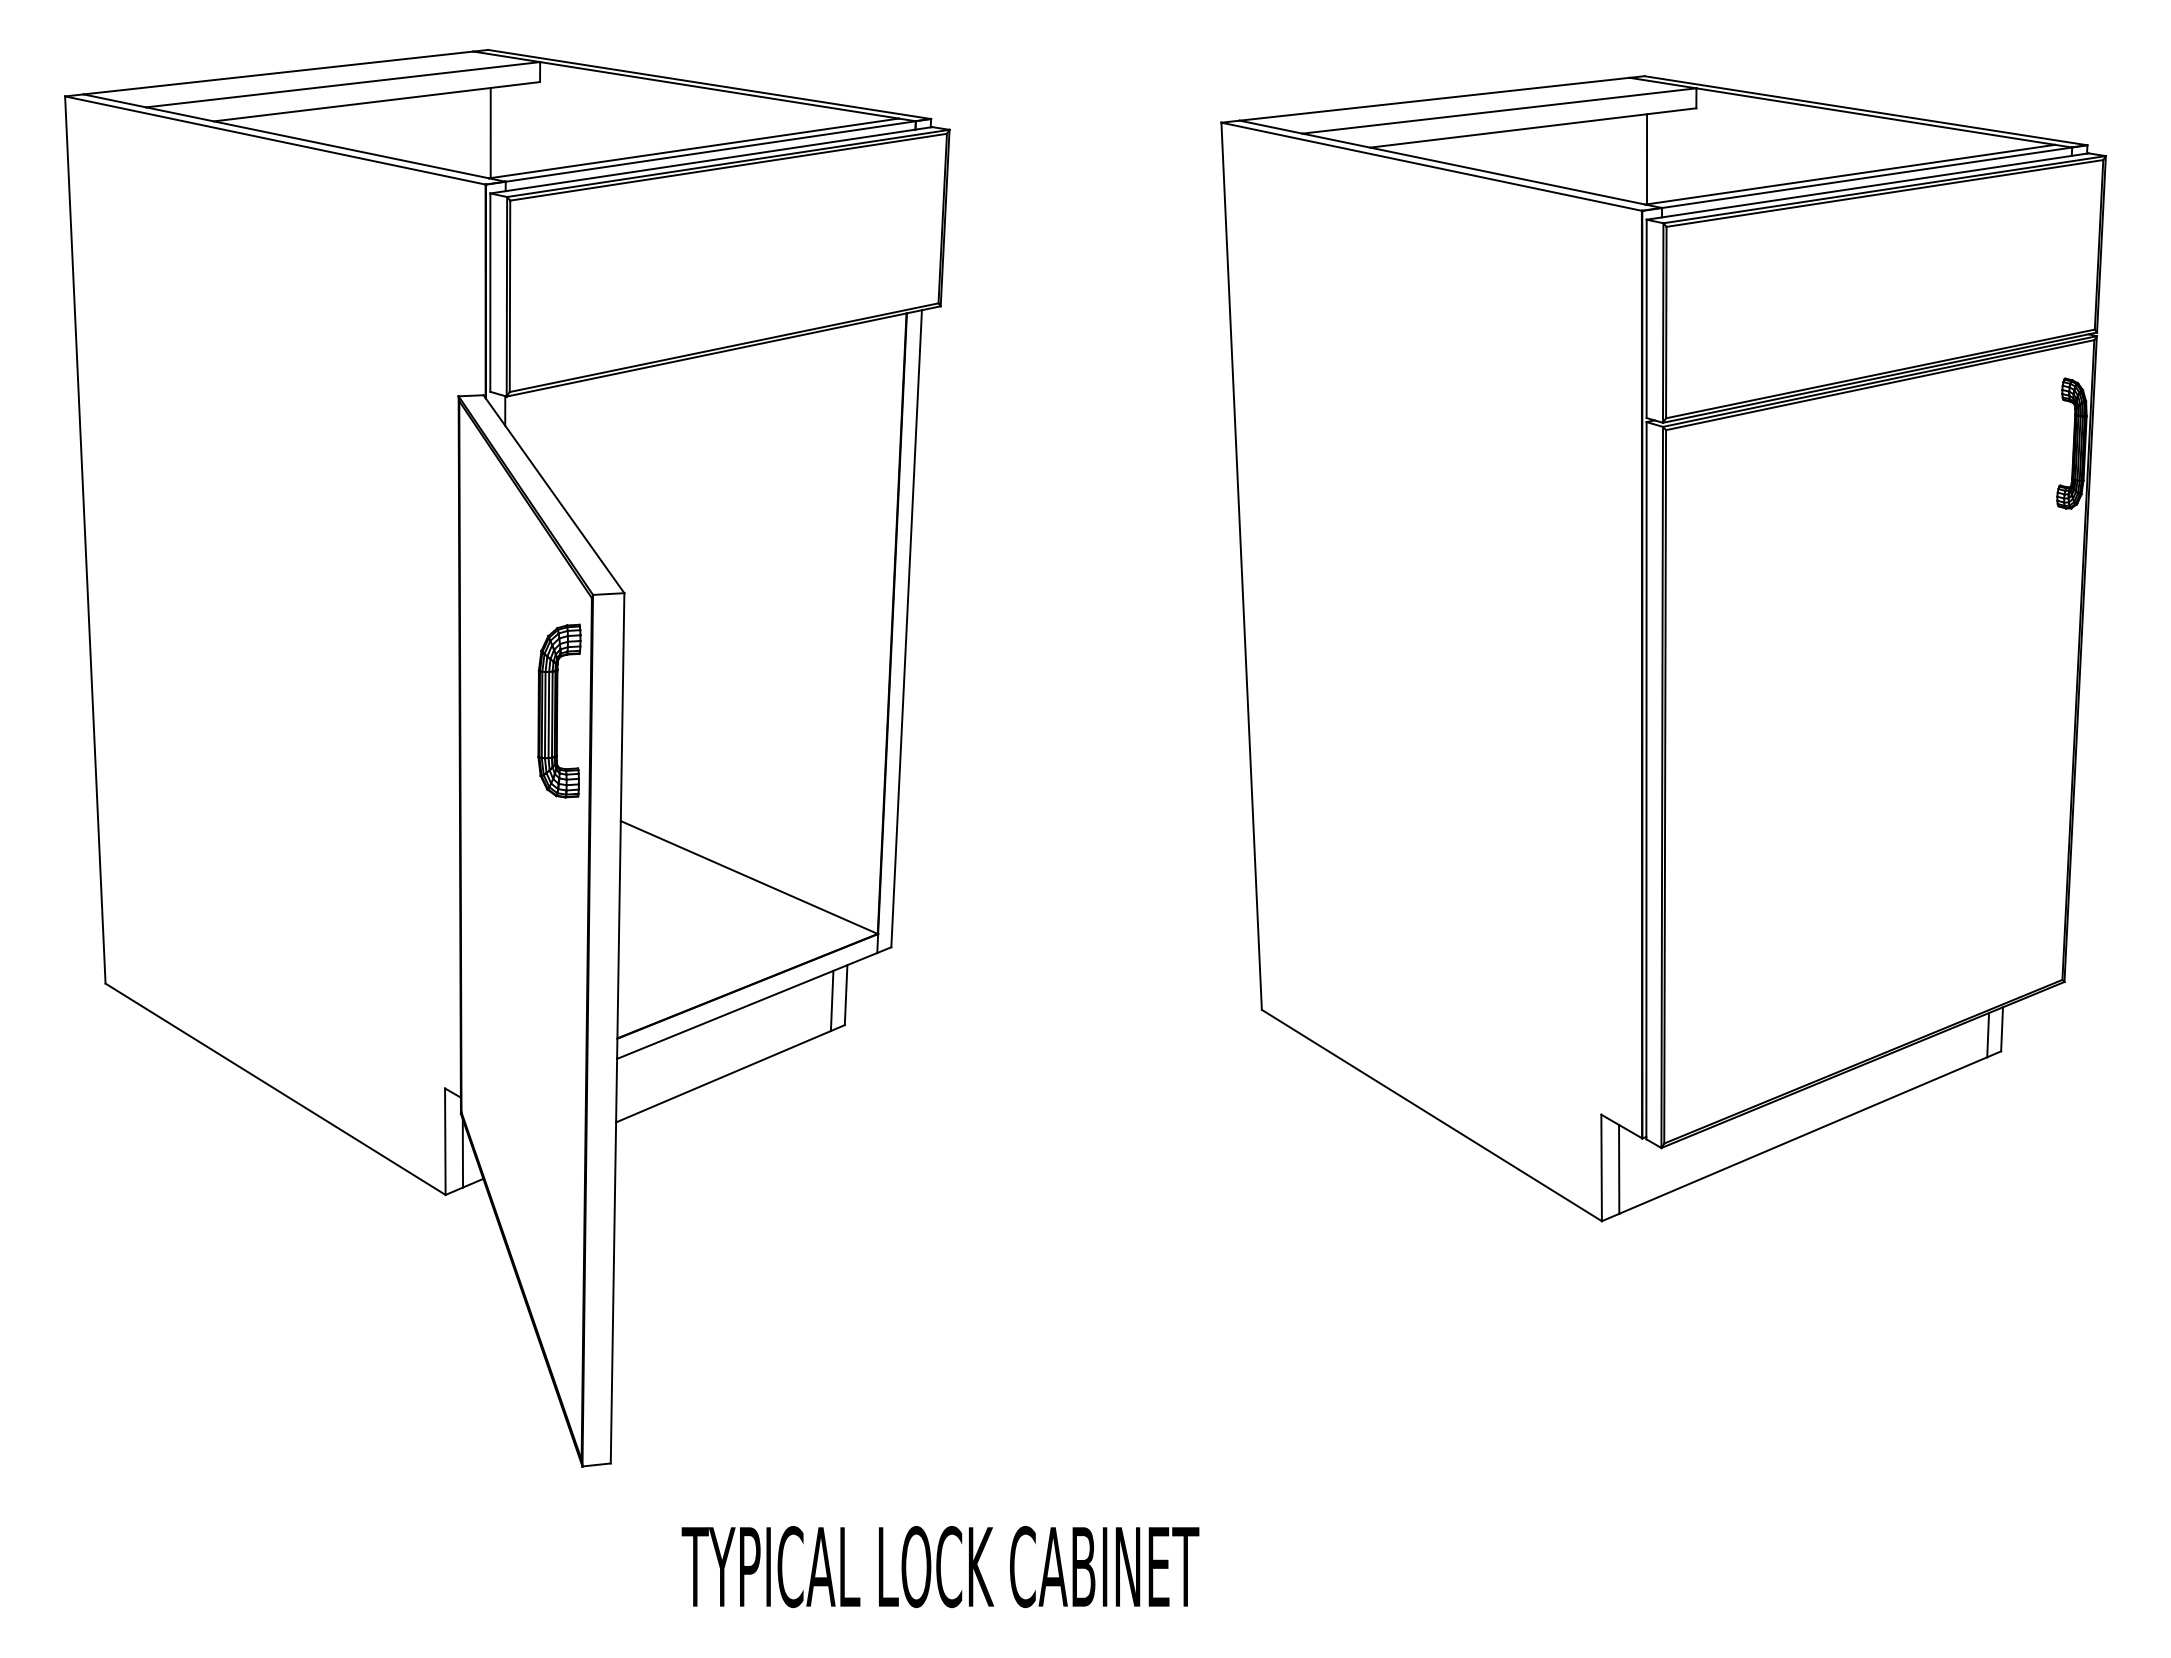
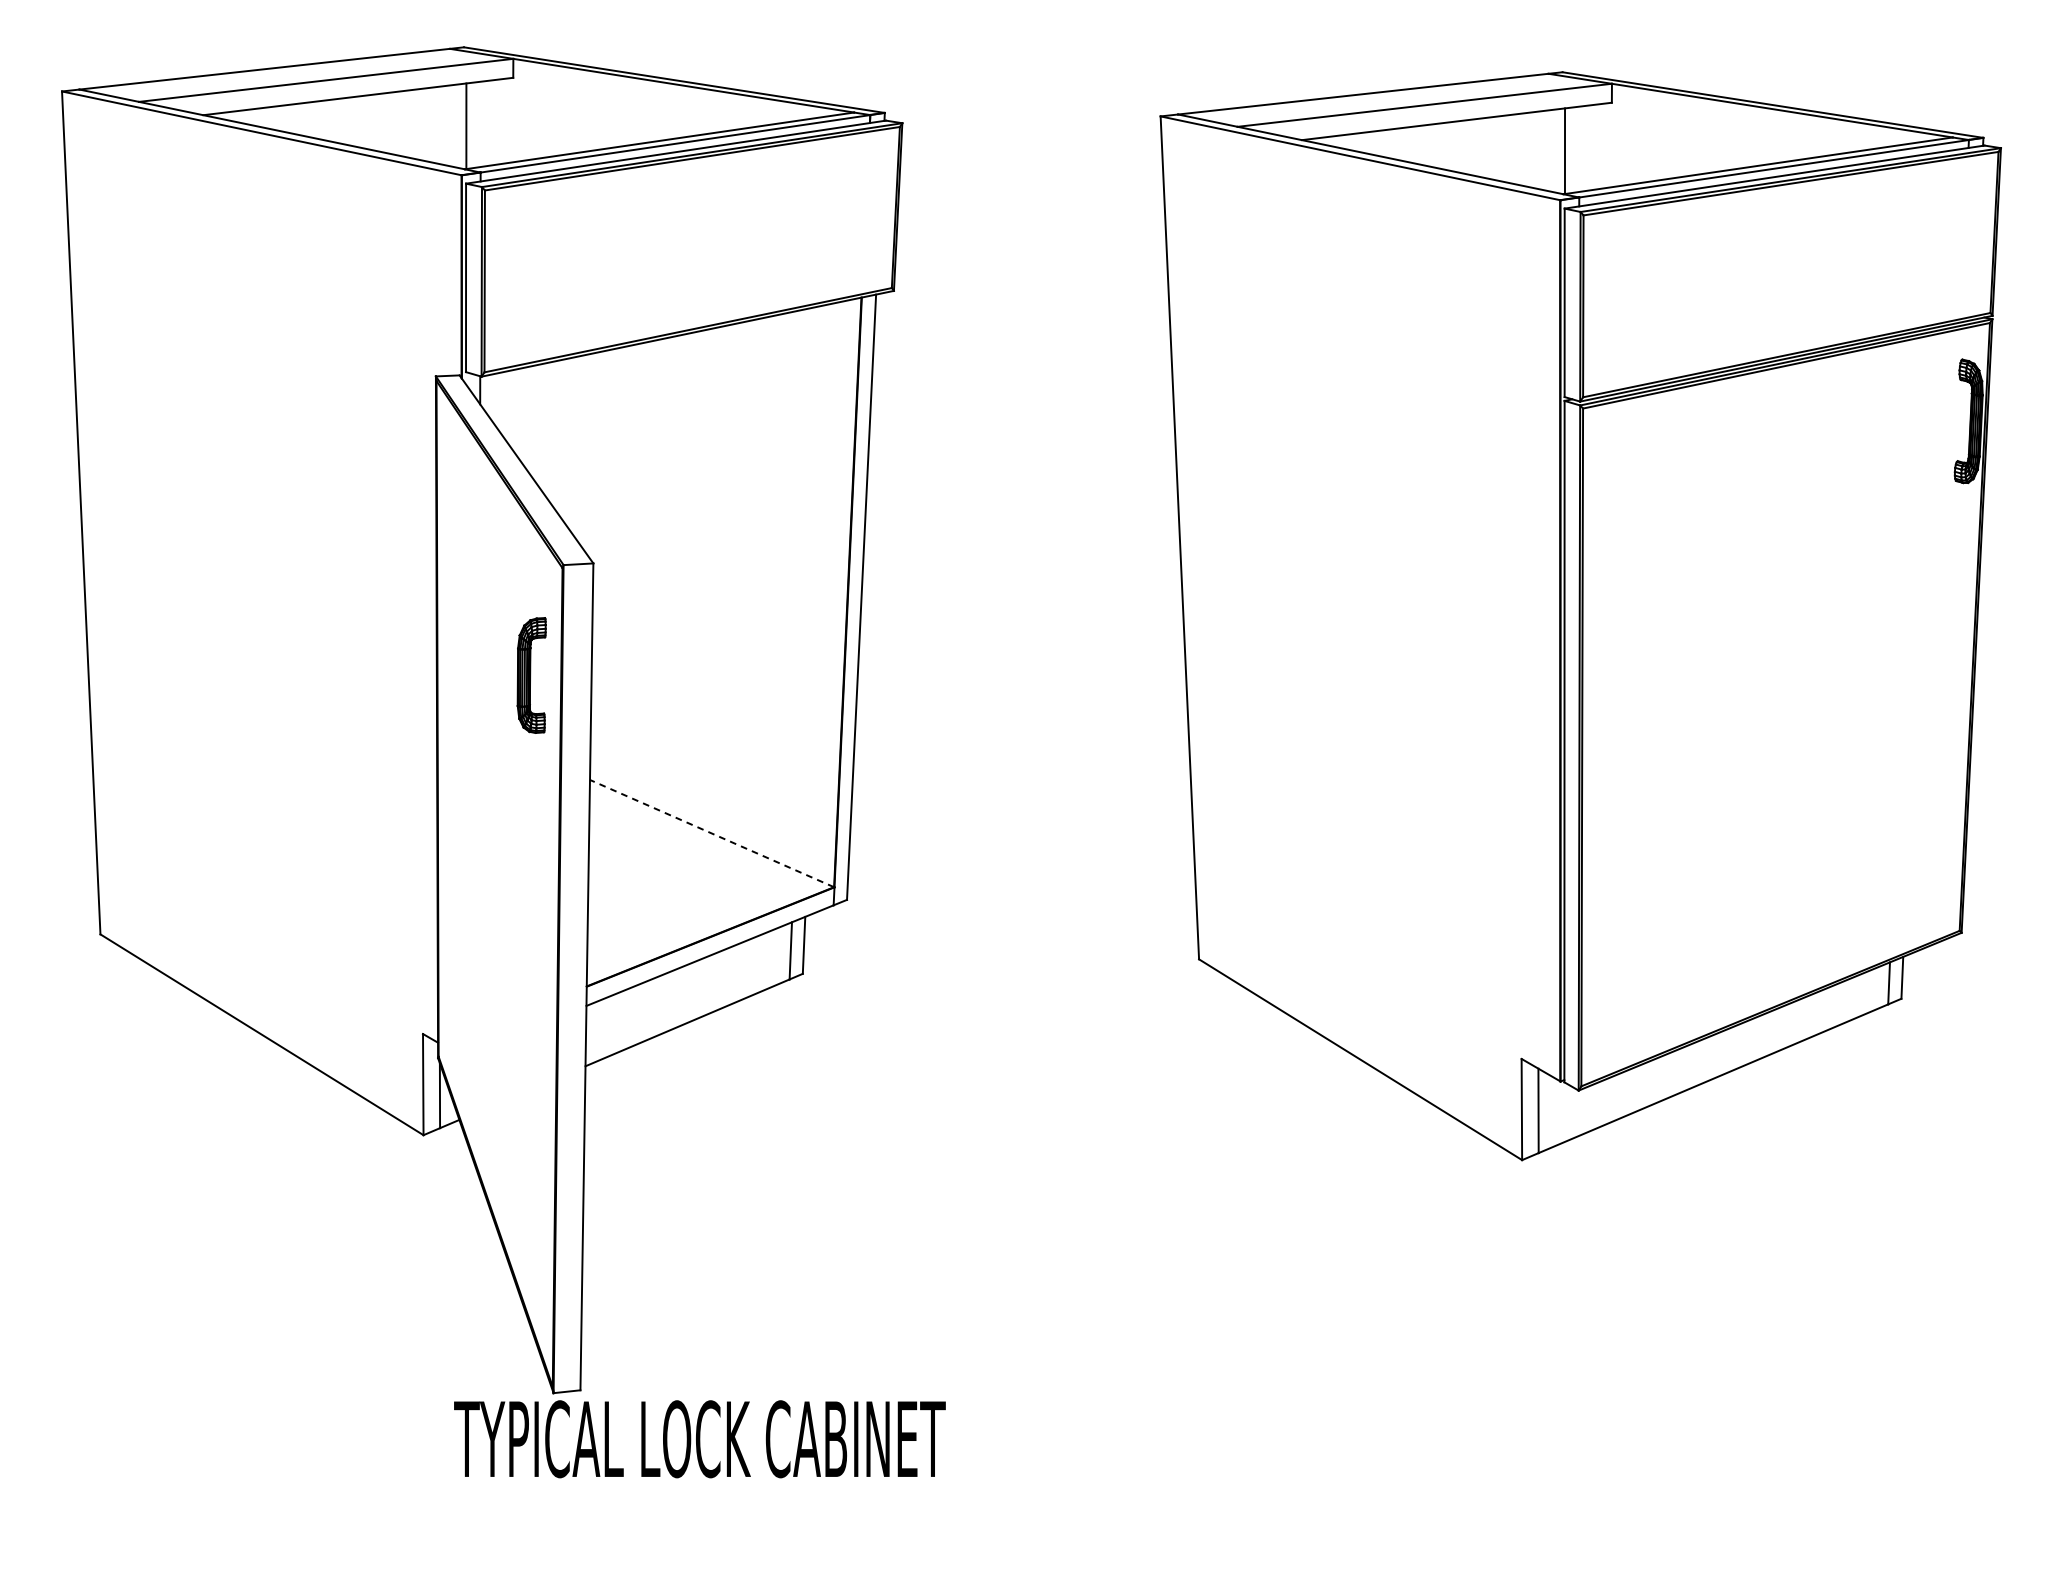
part: (559, 710) -> (531, 674), size x0.7
line: (748, 877) -> (711, 833), solid -> dashed
text: (940, 1567) -> (699, 1439), moved

